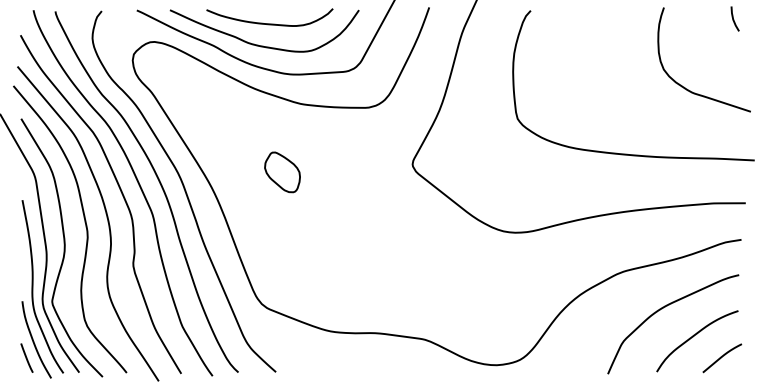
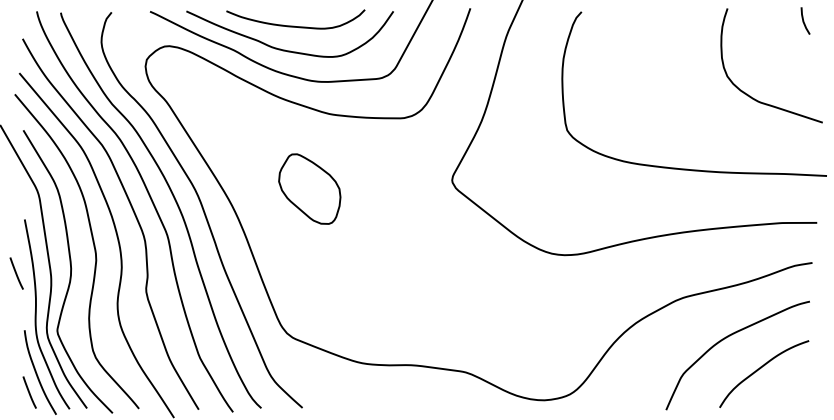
part: (282, 171) -> (309, 188), size x1.6
line: (14, 249) -> (16, 273), added
curve: (722, 357) -> (791, 391), removed

